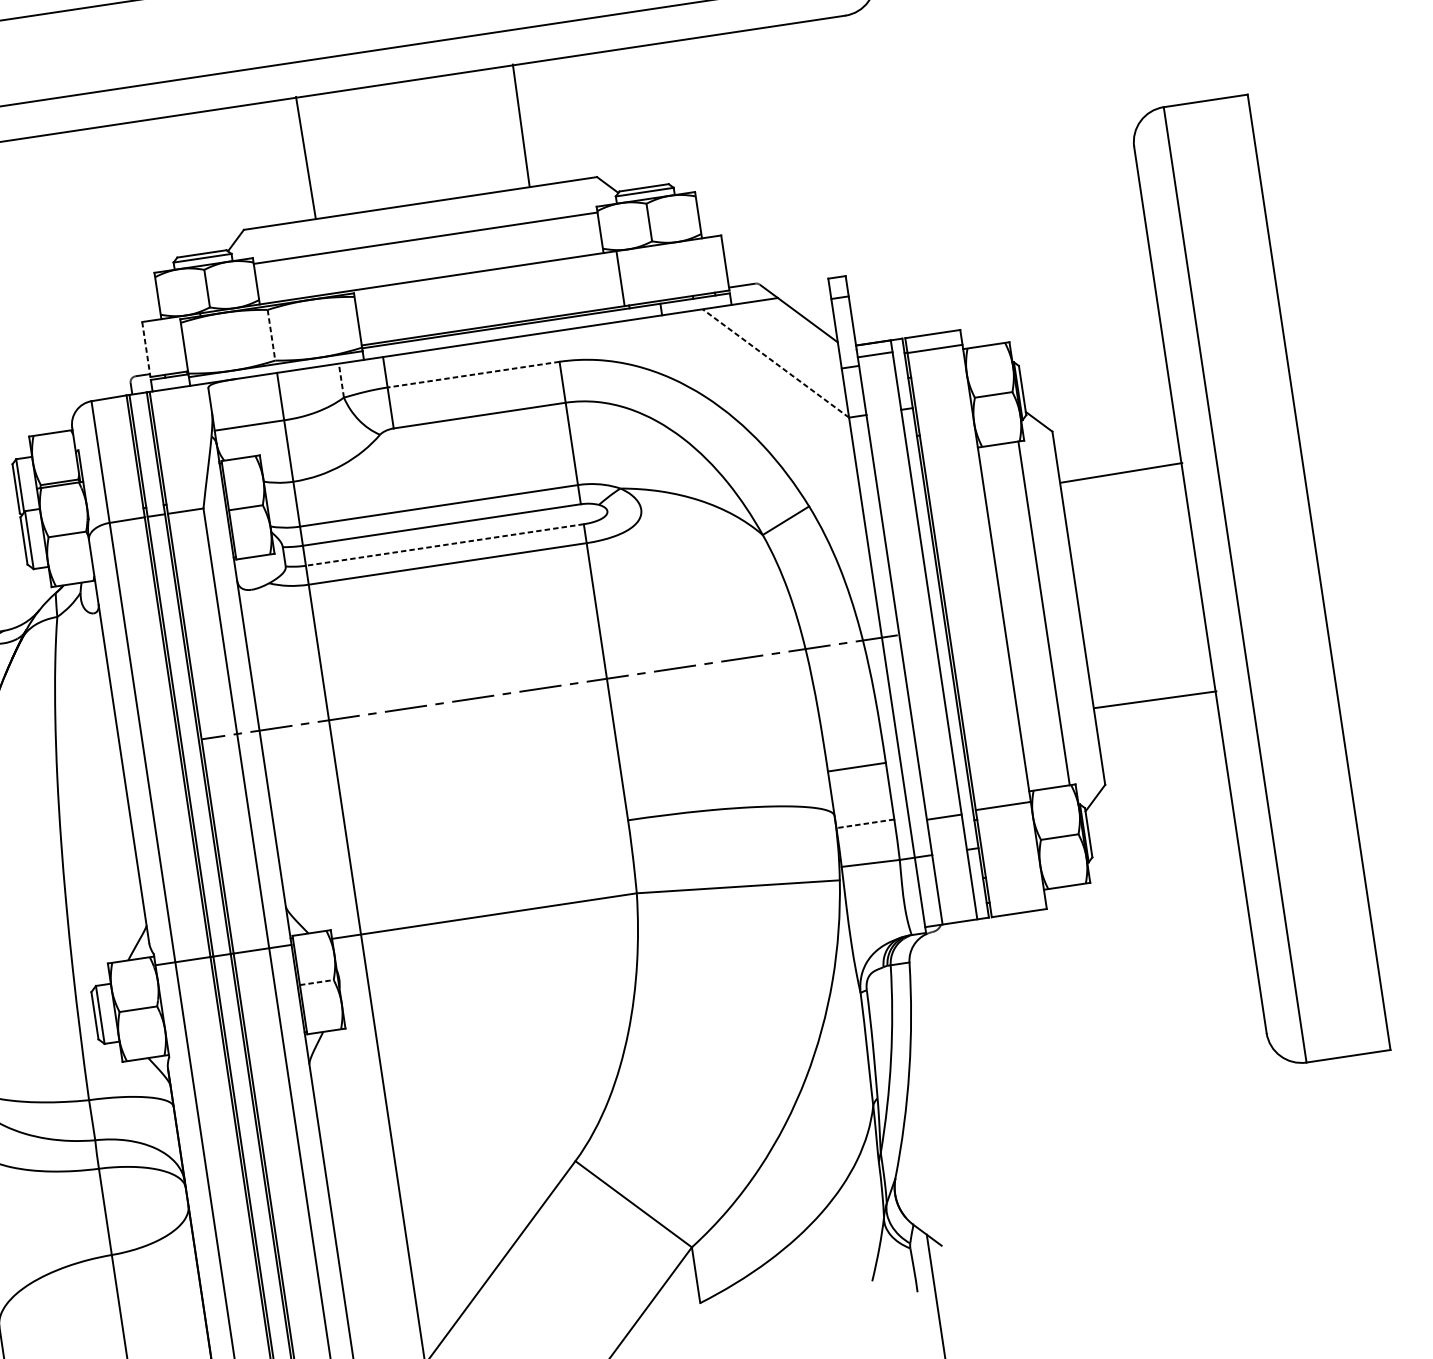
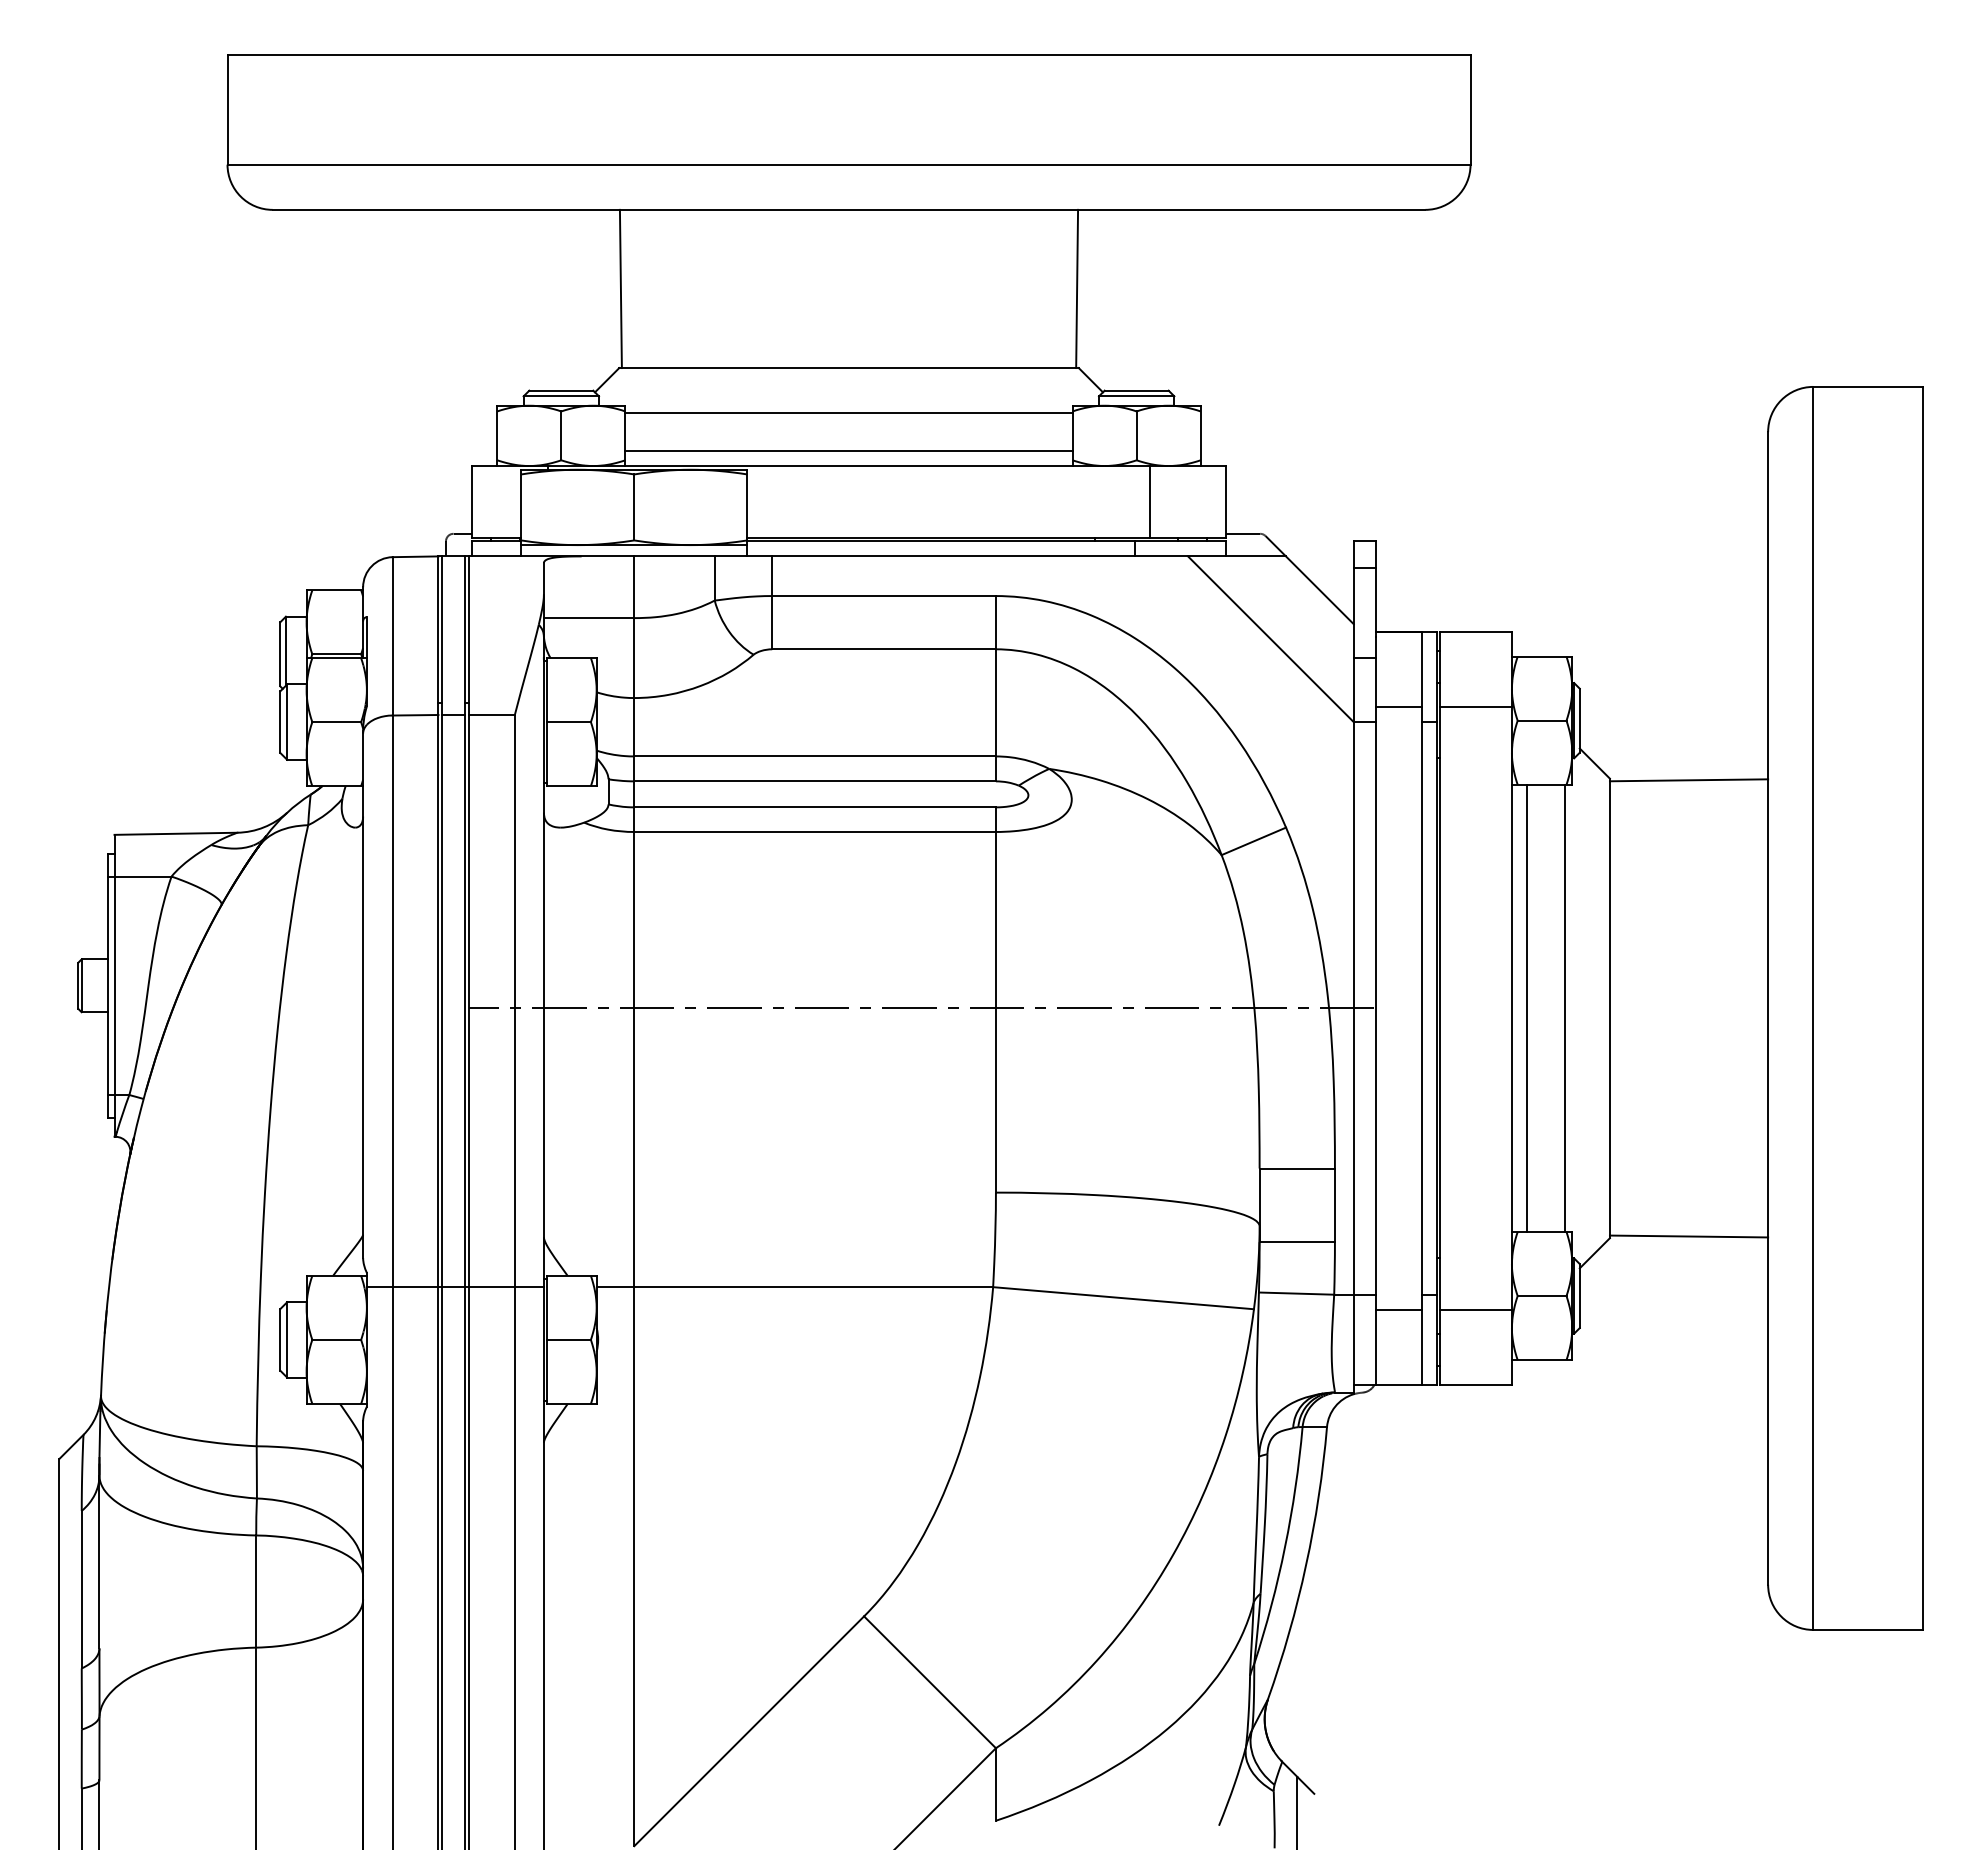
line: (521, 125) -> (1077, 288), moved
line: (305, 157) -> (620, 288), moved
line: (429, 266) -> (848, 450), added
line: (620, 278) -> (1150, 501), moved
line: (271, 335) -> (634, 507), dashed -> solid
line: (146, 349) -> (472, 501), dashed -> solid
line: (934, 349) -> (1475, 707), moved
line: (874, 355) -> (1398, 707), moved
line: (775, 362) -> (1270, 638), dashed -> solid
line: (473, 374) -> (884, 596), dashed -> solid
line: (341, 380) -> (714, 578), dashed -> solid
line: (1121, 473) -> (1688, 780), moved
line: (445, 545) -> (815, 807), dashed -> solid
line: (1015, 617) -> (1527, 1008), added
line: (1155, 699) -> (1688, 1236), moved
line: (1002, 805) -> (1475, 1309), moved
line: (943, 817) -> (1398, 1309), moved
line: (865, 824) -> (1297, 1242), dashed -> solid
line: (316, 982) -> (568, 1339), dashed -> solid

